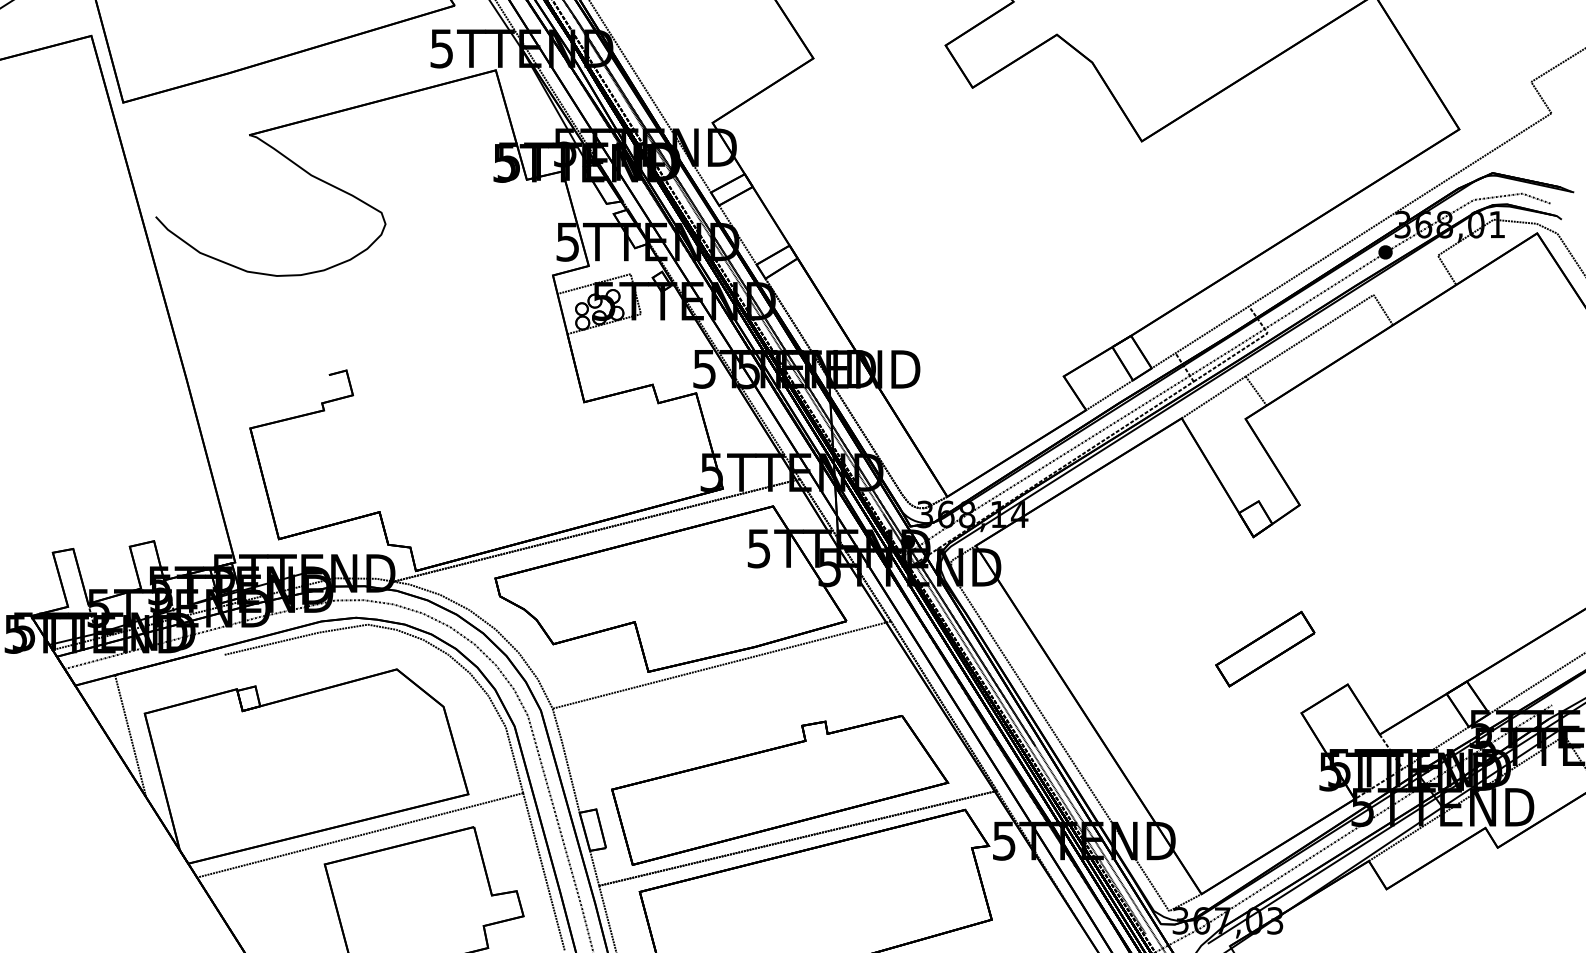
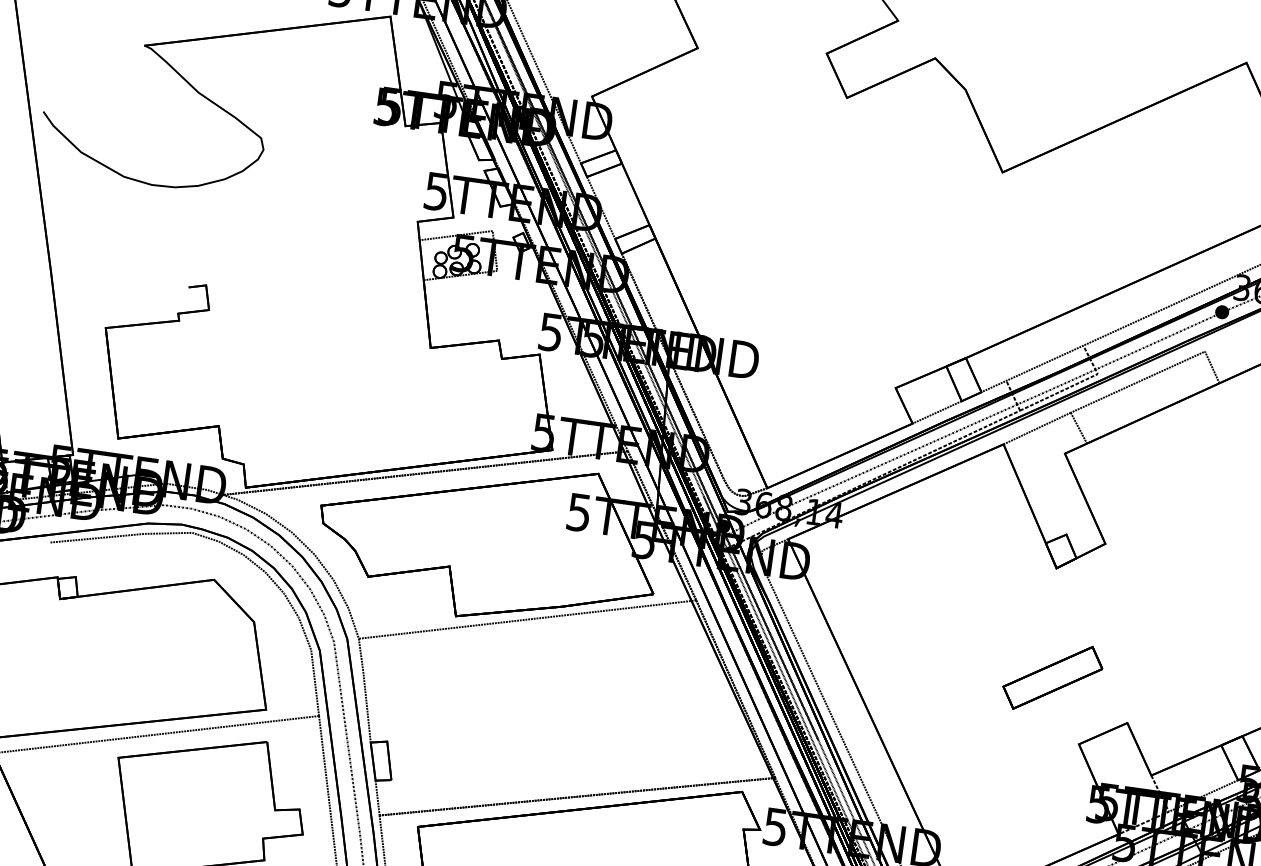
part: (780, 790) -> (567, 748), removed

